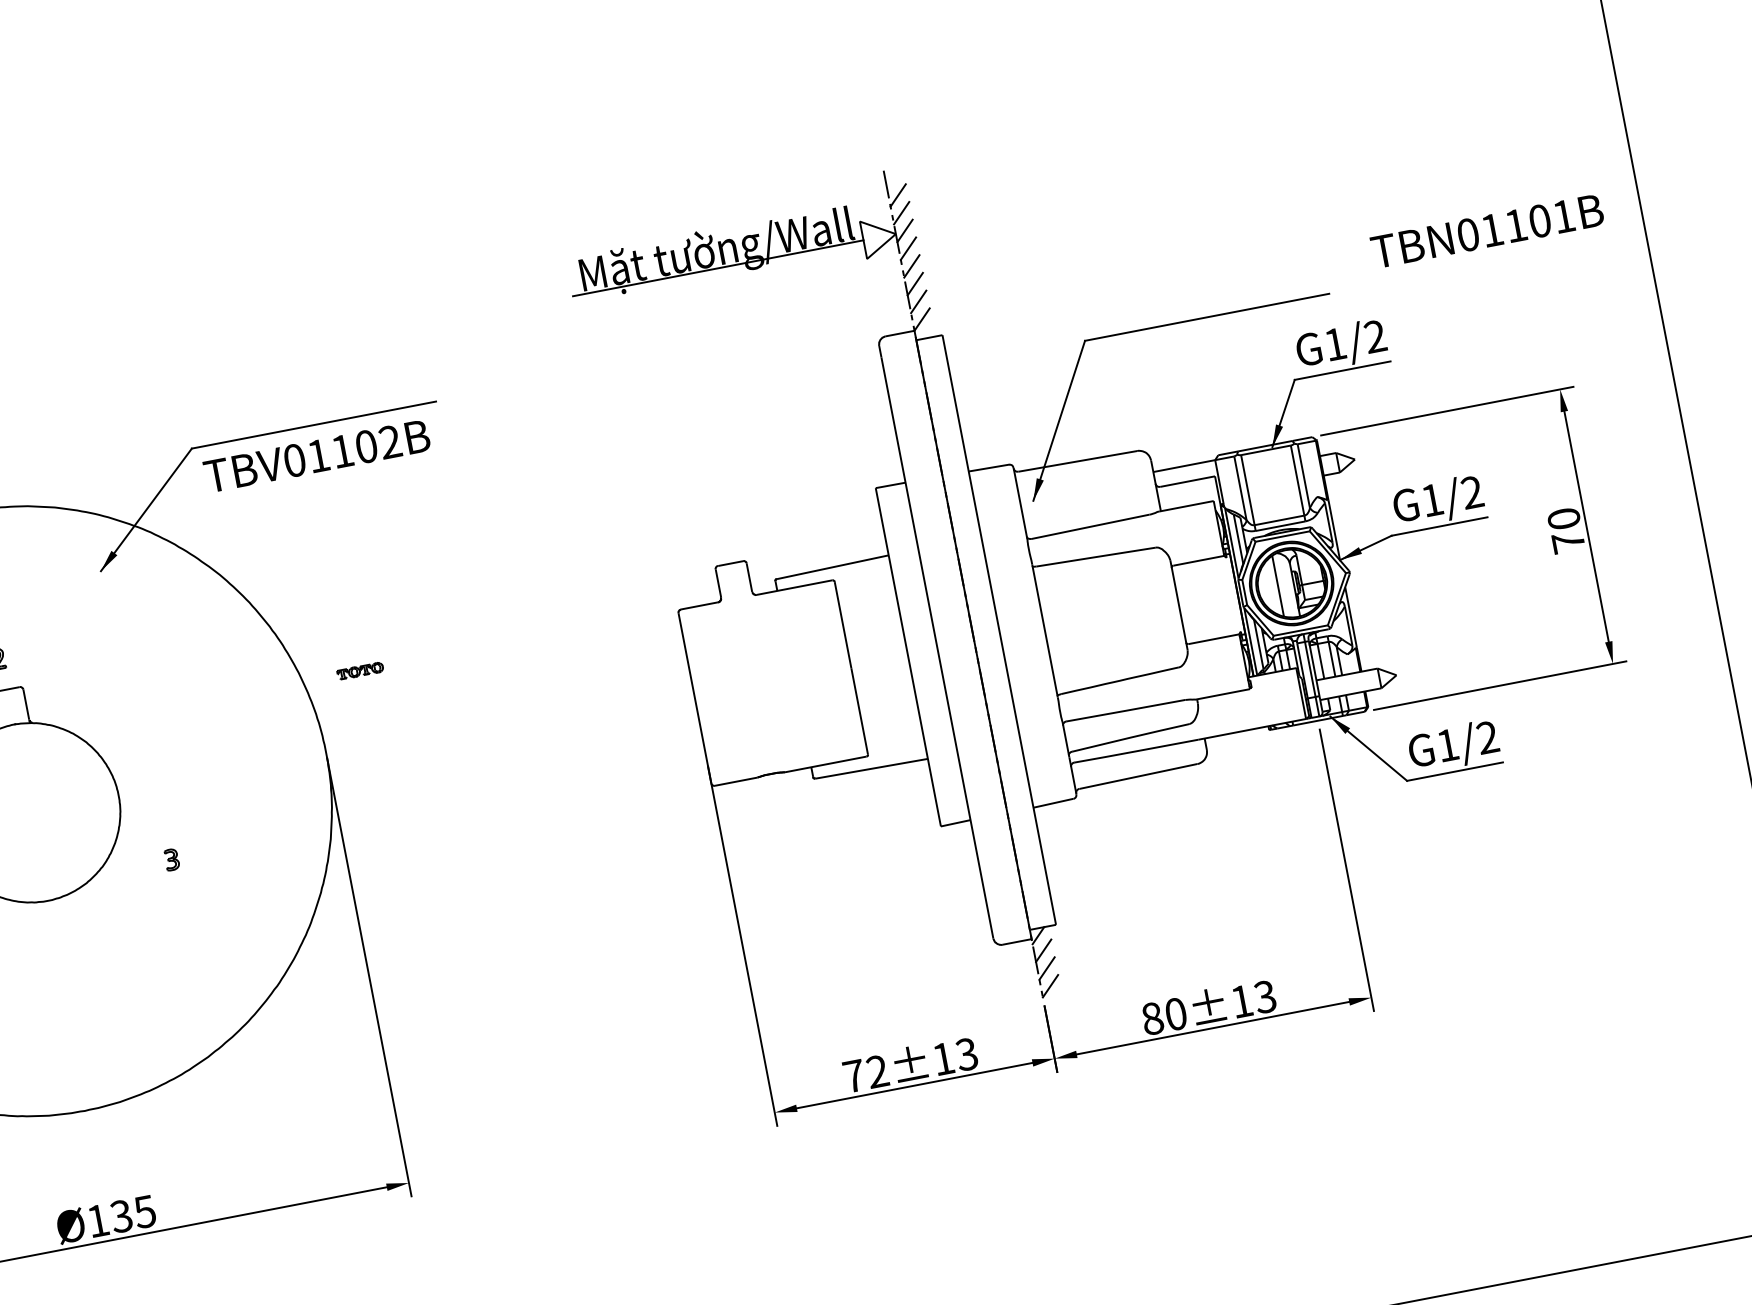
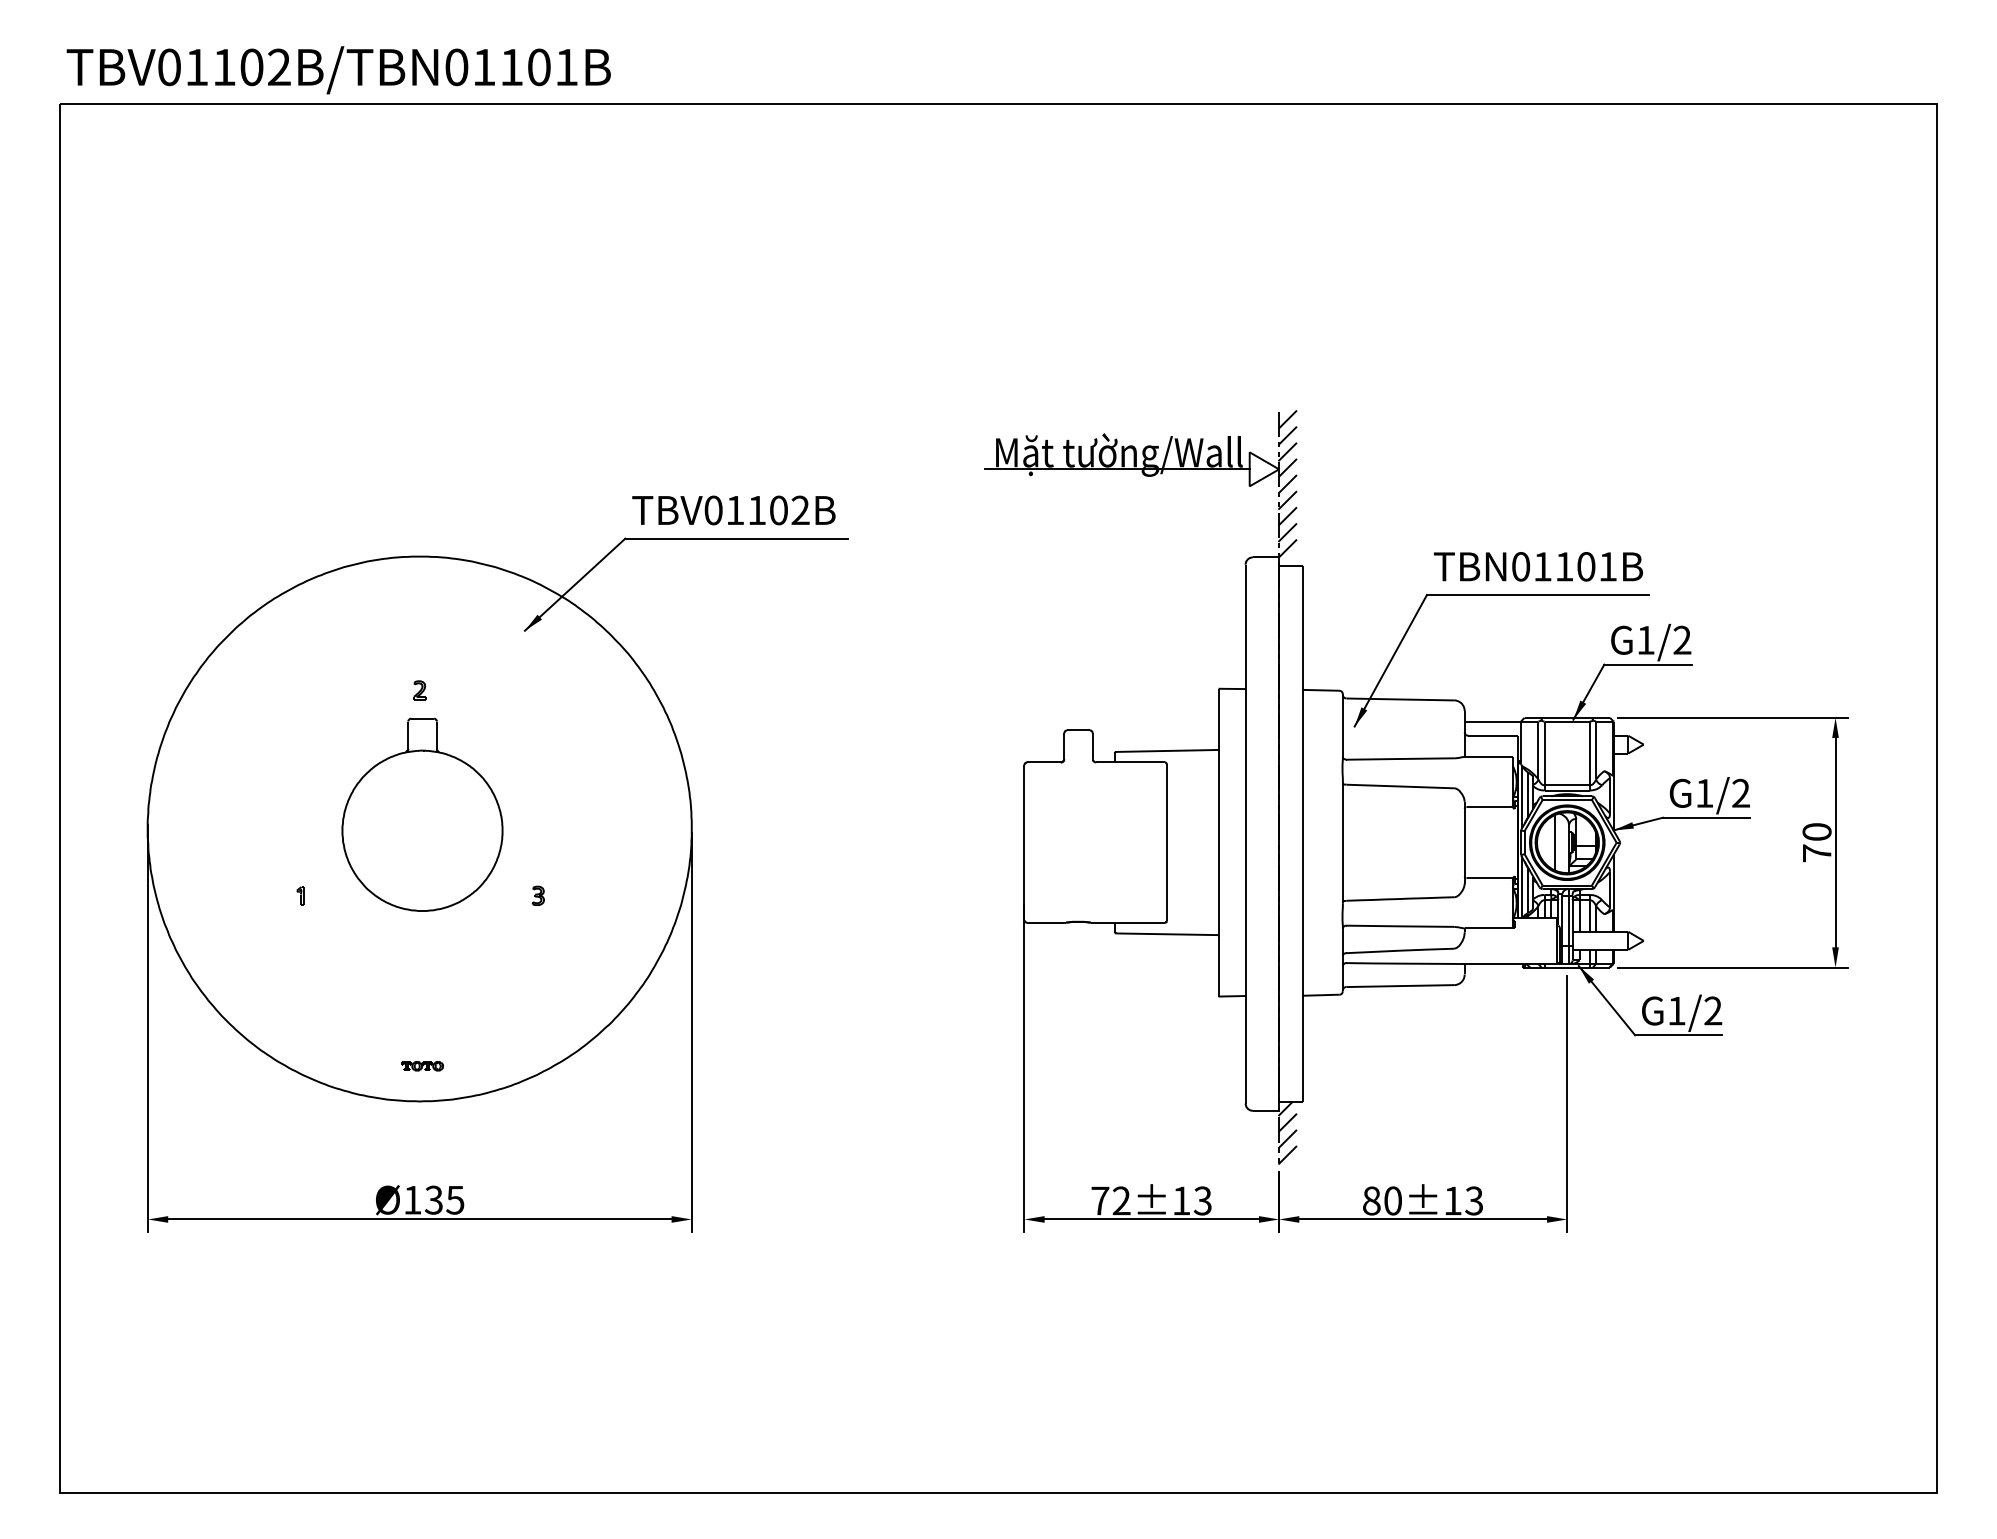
line: (894, 177) -> (1287, 419), added
text: (1487, 230) -> (1538, 566), moved
text: (316, 456) -> (733, 510), moved
part: (360, 671) -> (422, 1066), moved

